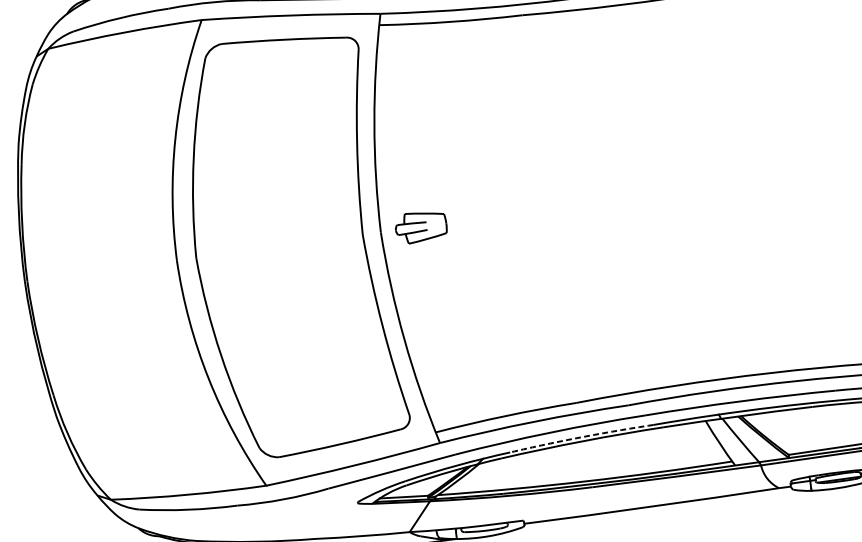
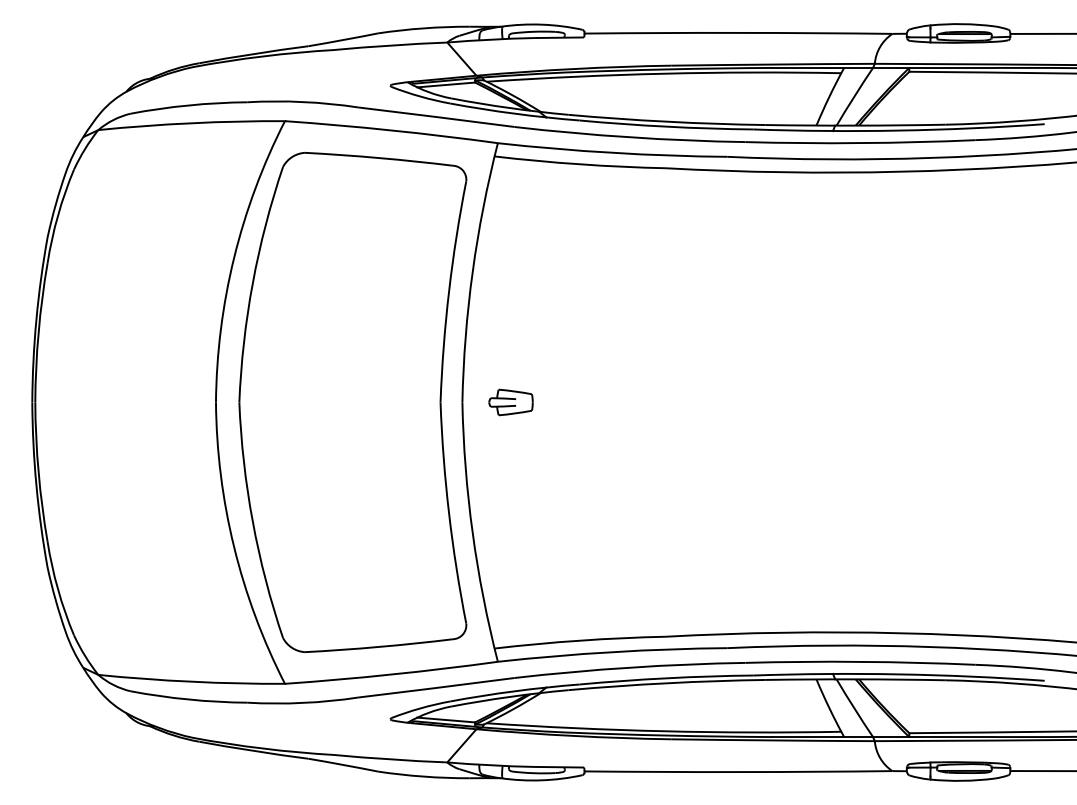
part: (420, 226) -> (510, 402), size x0.71
arc: (581, 437) -> (666, 678), dashed -> solid

